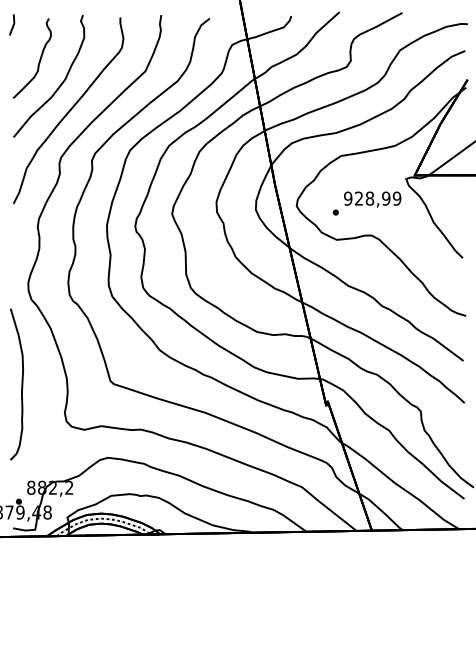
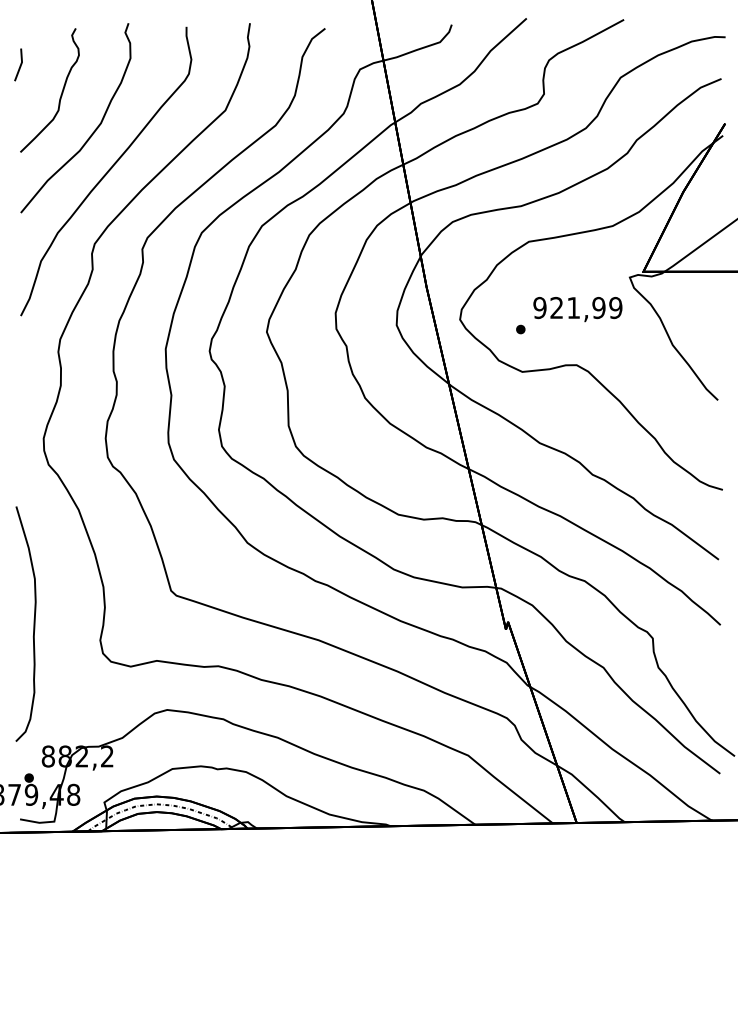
line: (12, 24) -> (19, 64), moved
text: (369, 198) -> (572, 307), 928,99 -> 921,99
curve: (21, 384) -> (33, 624), moved

